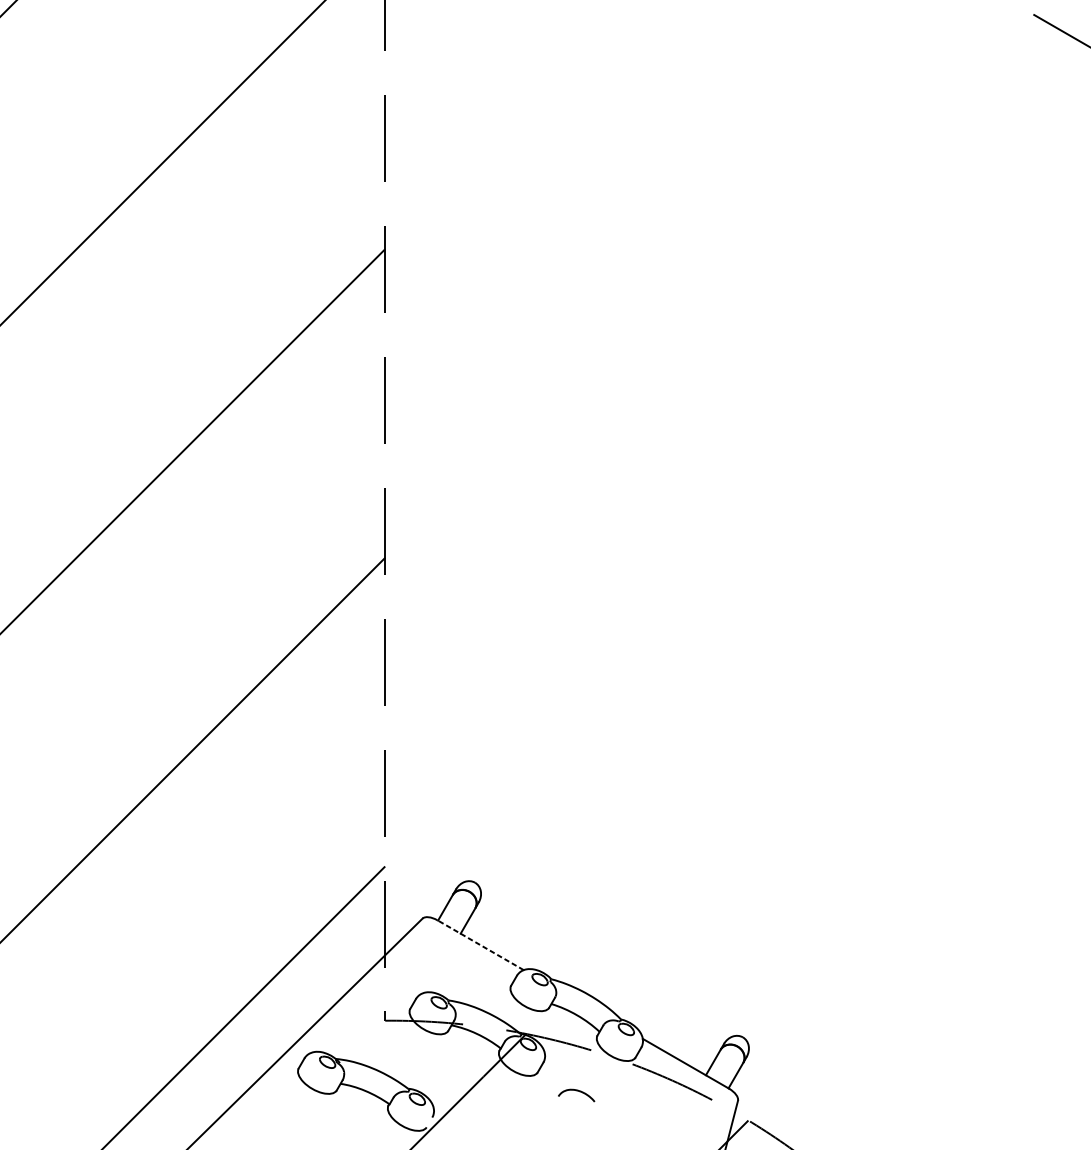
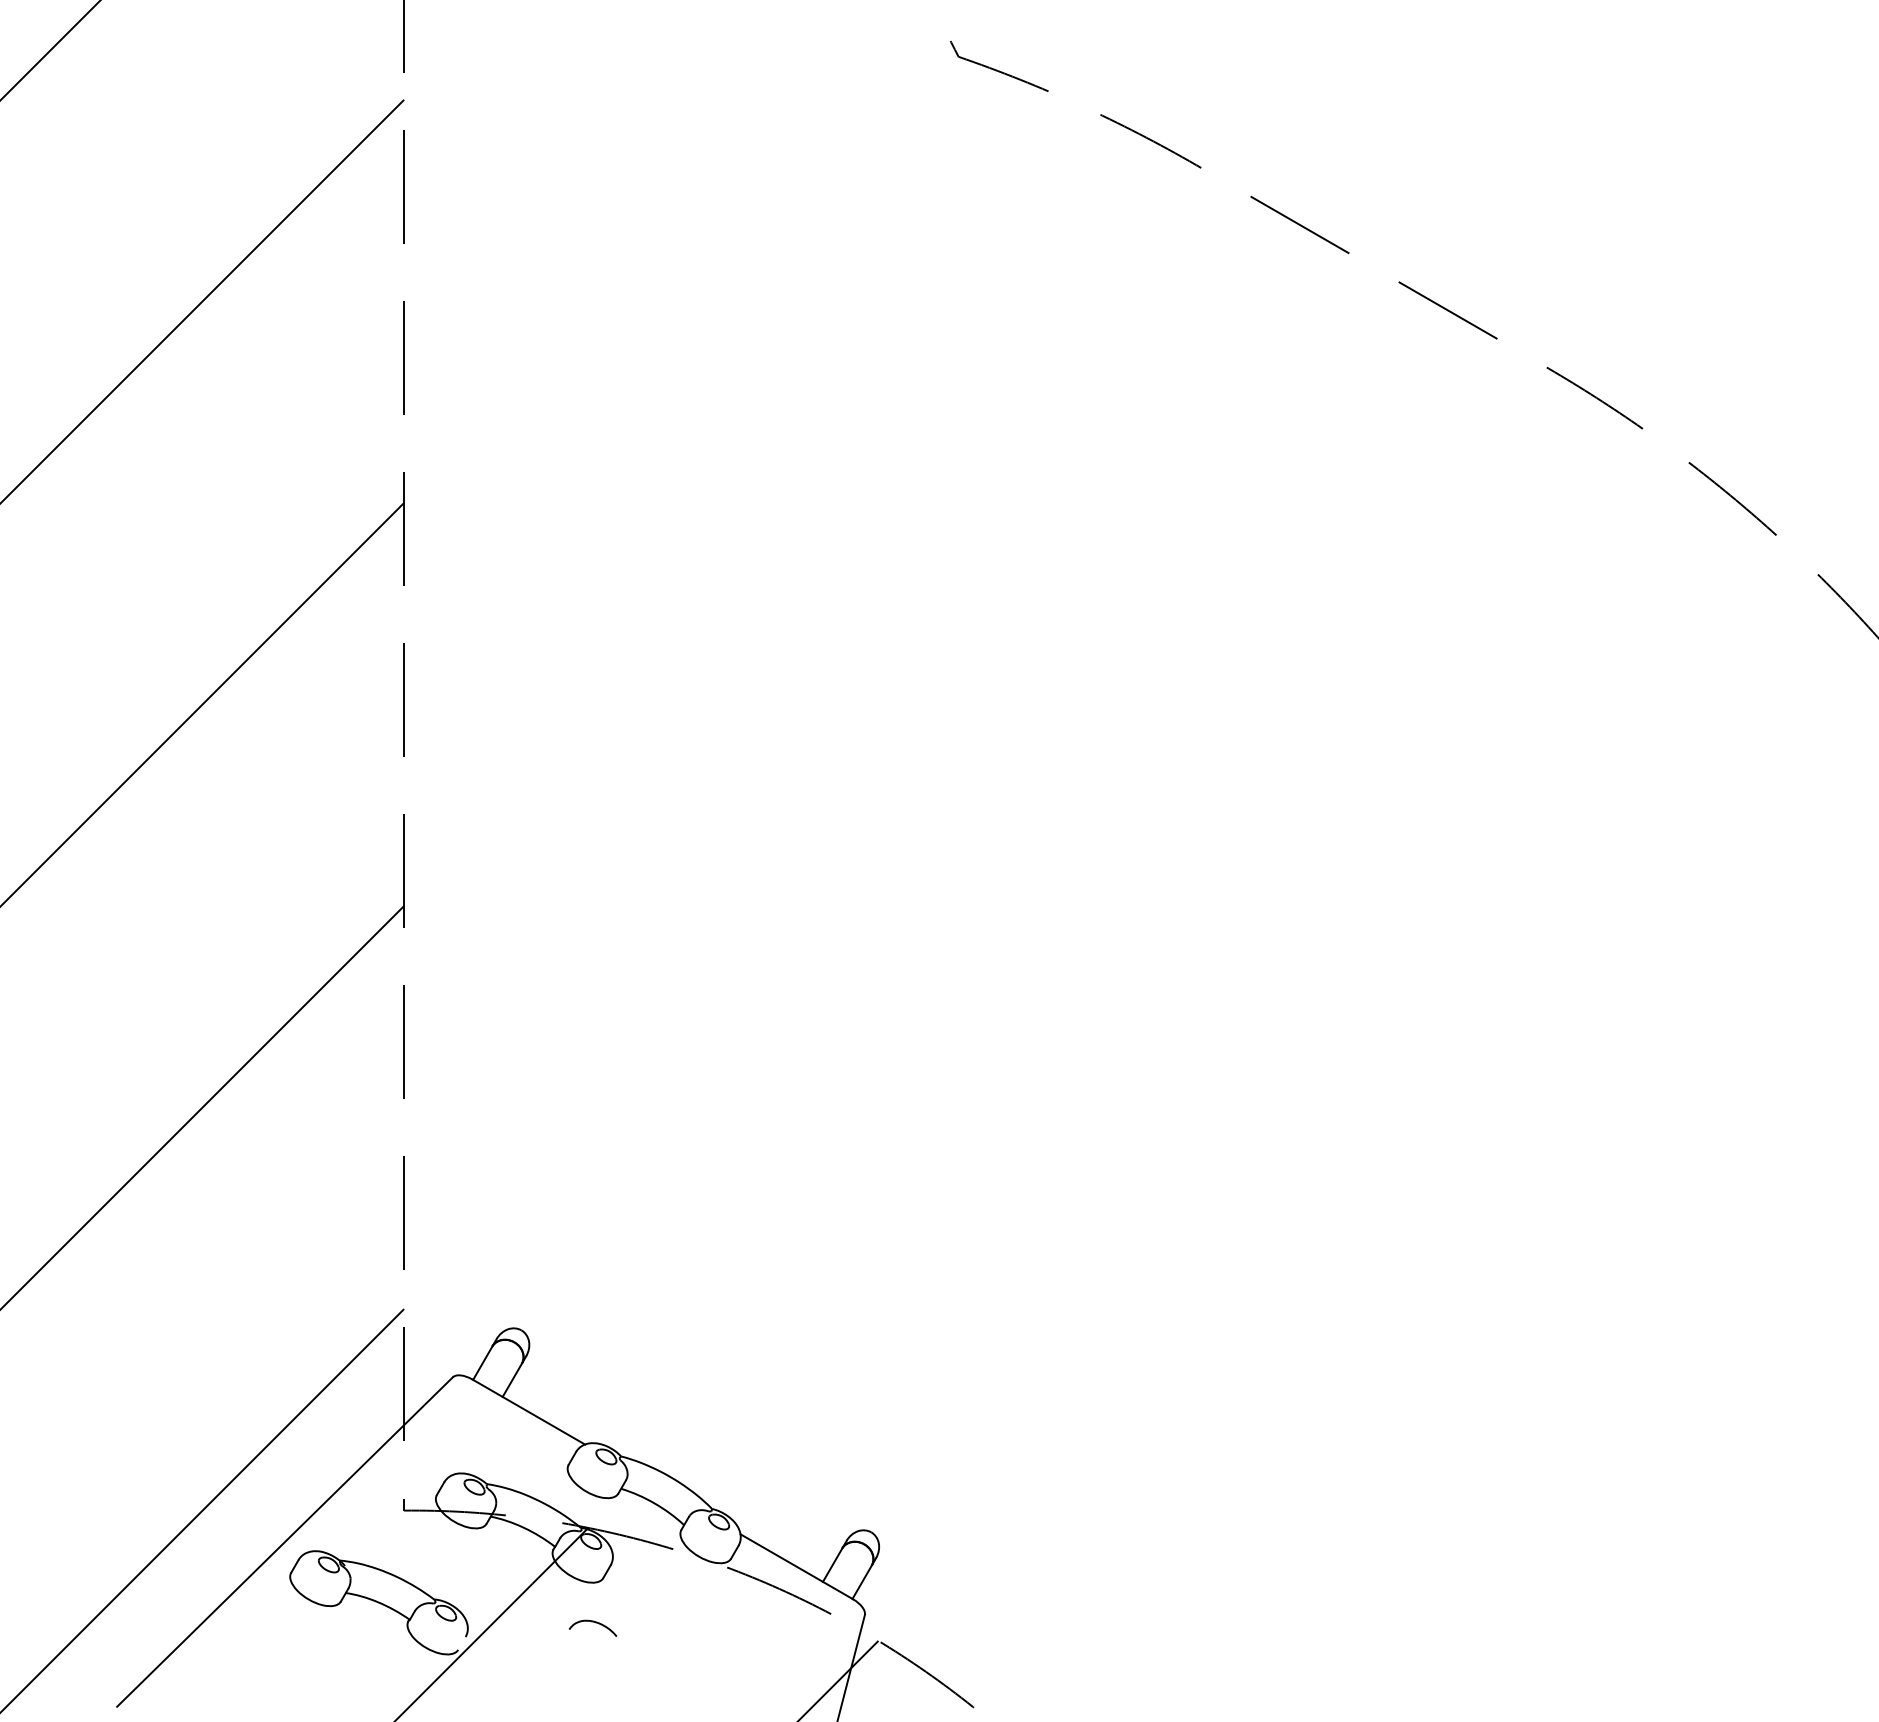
line: (480, 944) -> (528, 1411), dashed -> solid
curve: (578, 1091) -> (595, 1623), moved

